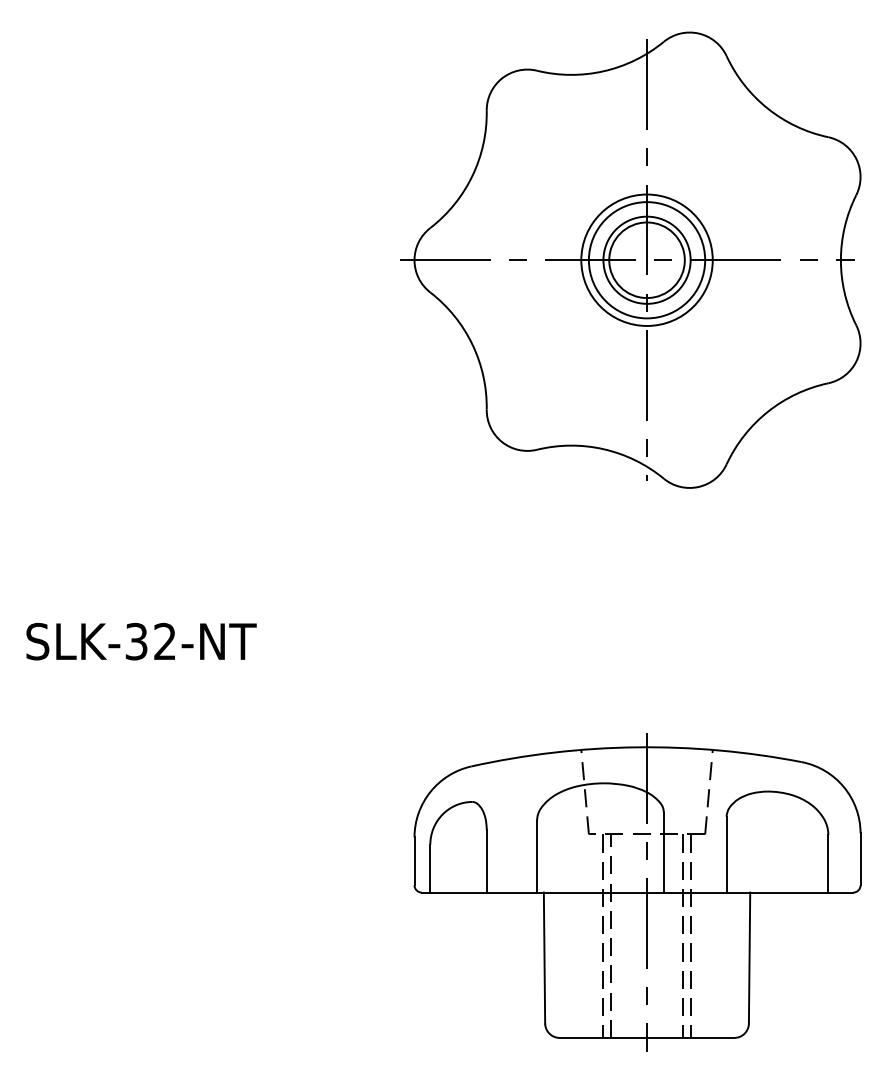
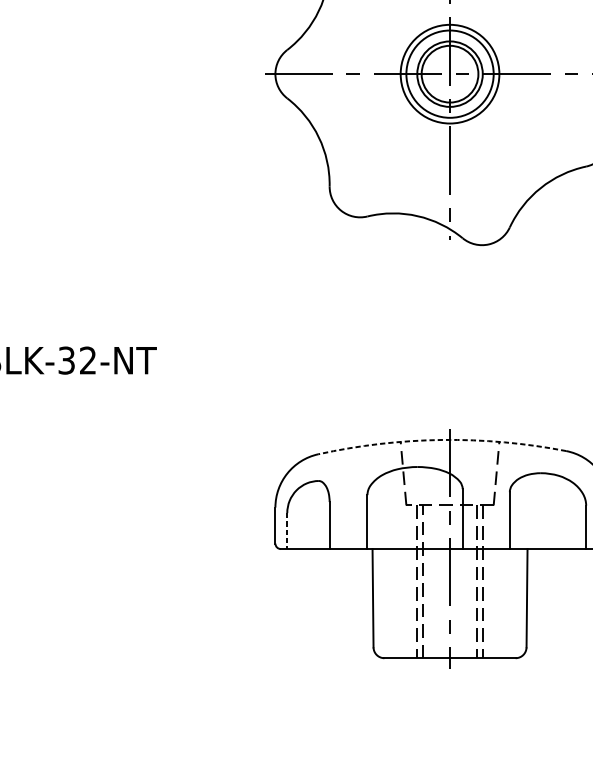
arc: (636, 747) -> (442, 440), solid -> dashed
line: (430, 868) -> (287, 530), solid -> dashed

